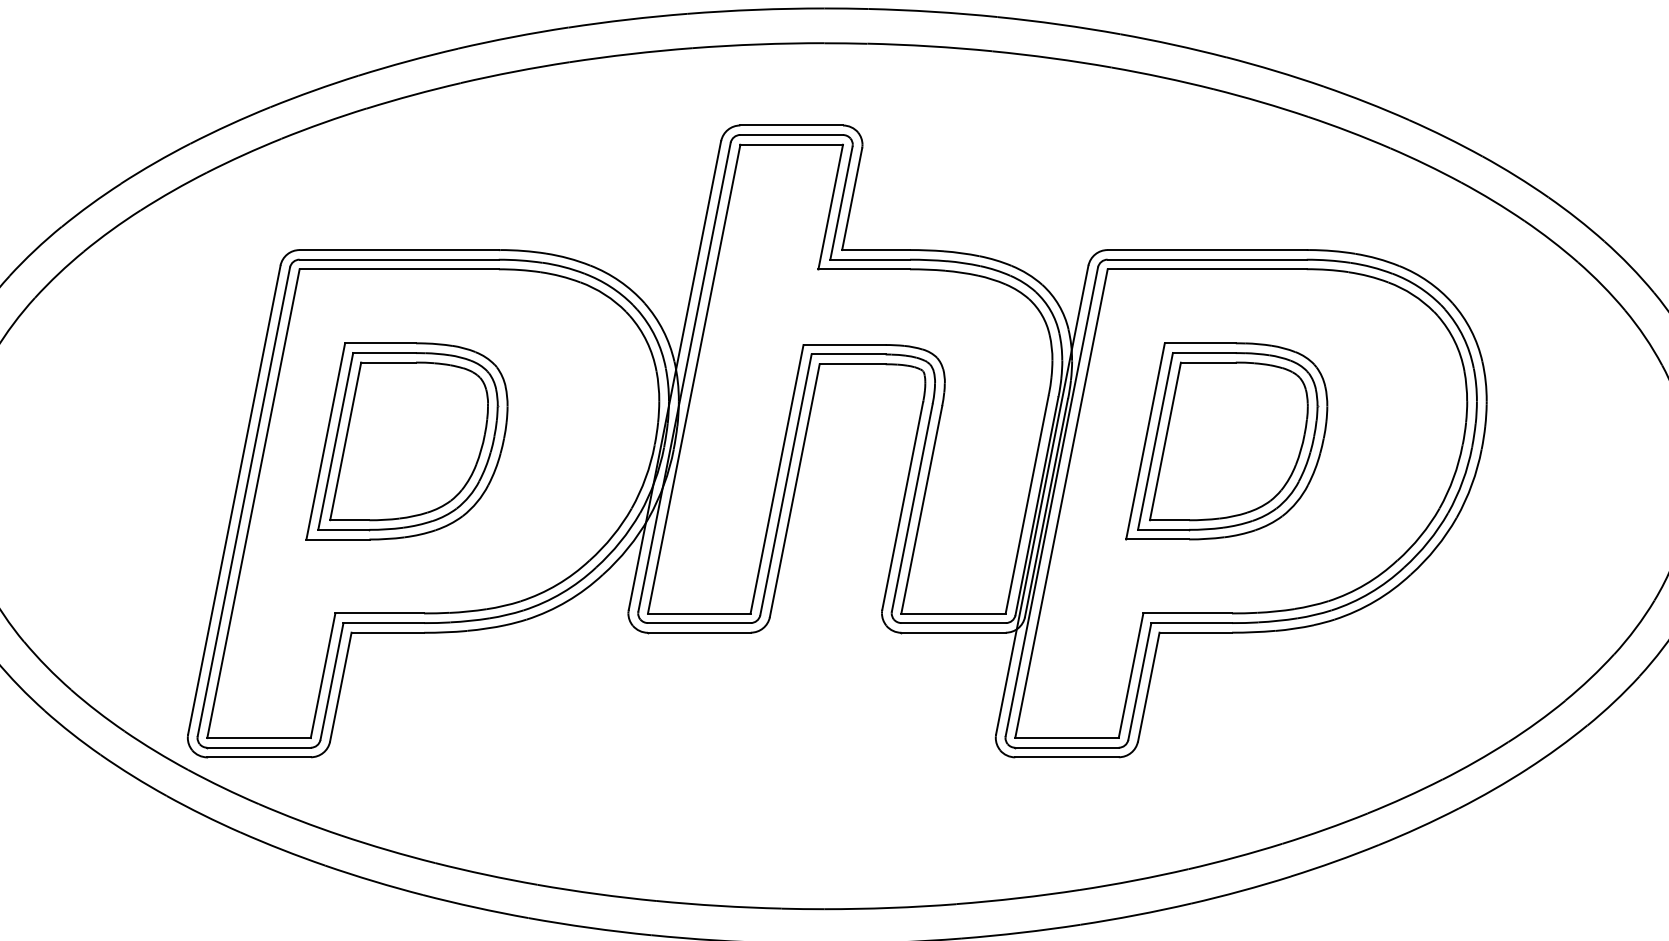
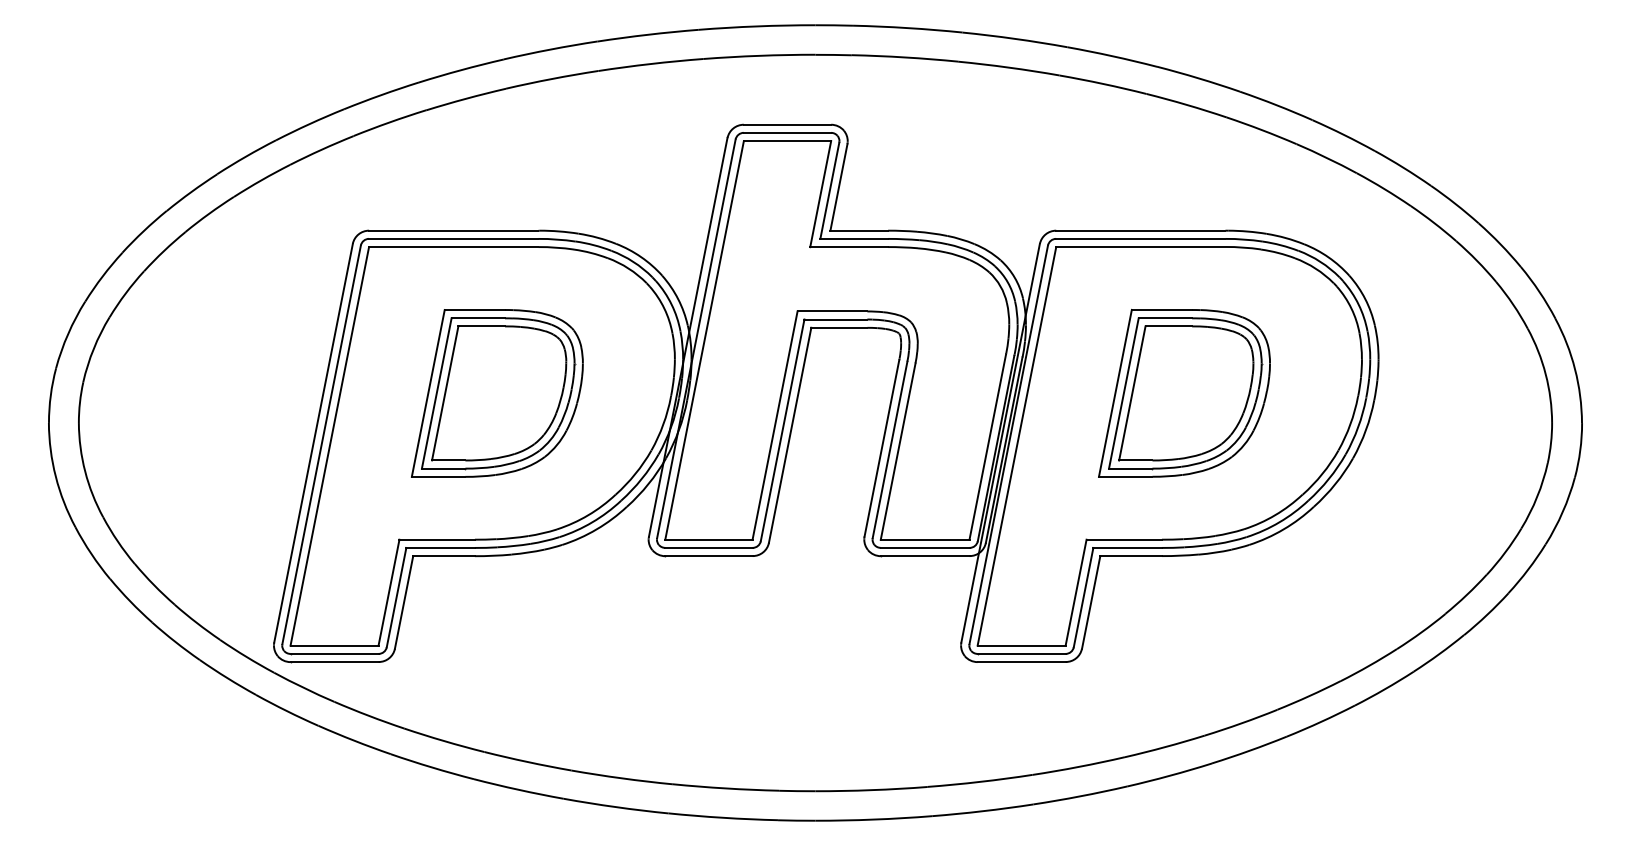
part: (1226, 440) -> (1184, 392), moved
part: (407, 441) -> (497, 393), moved

